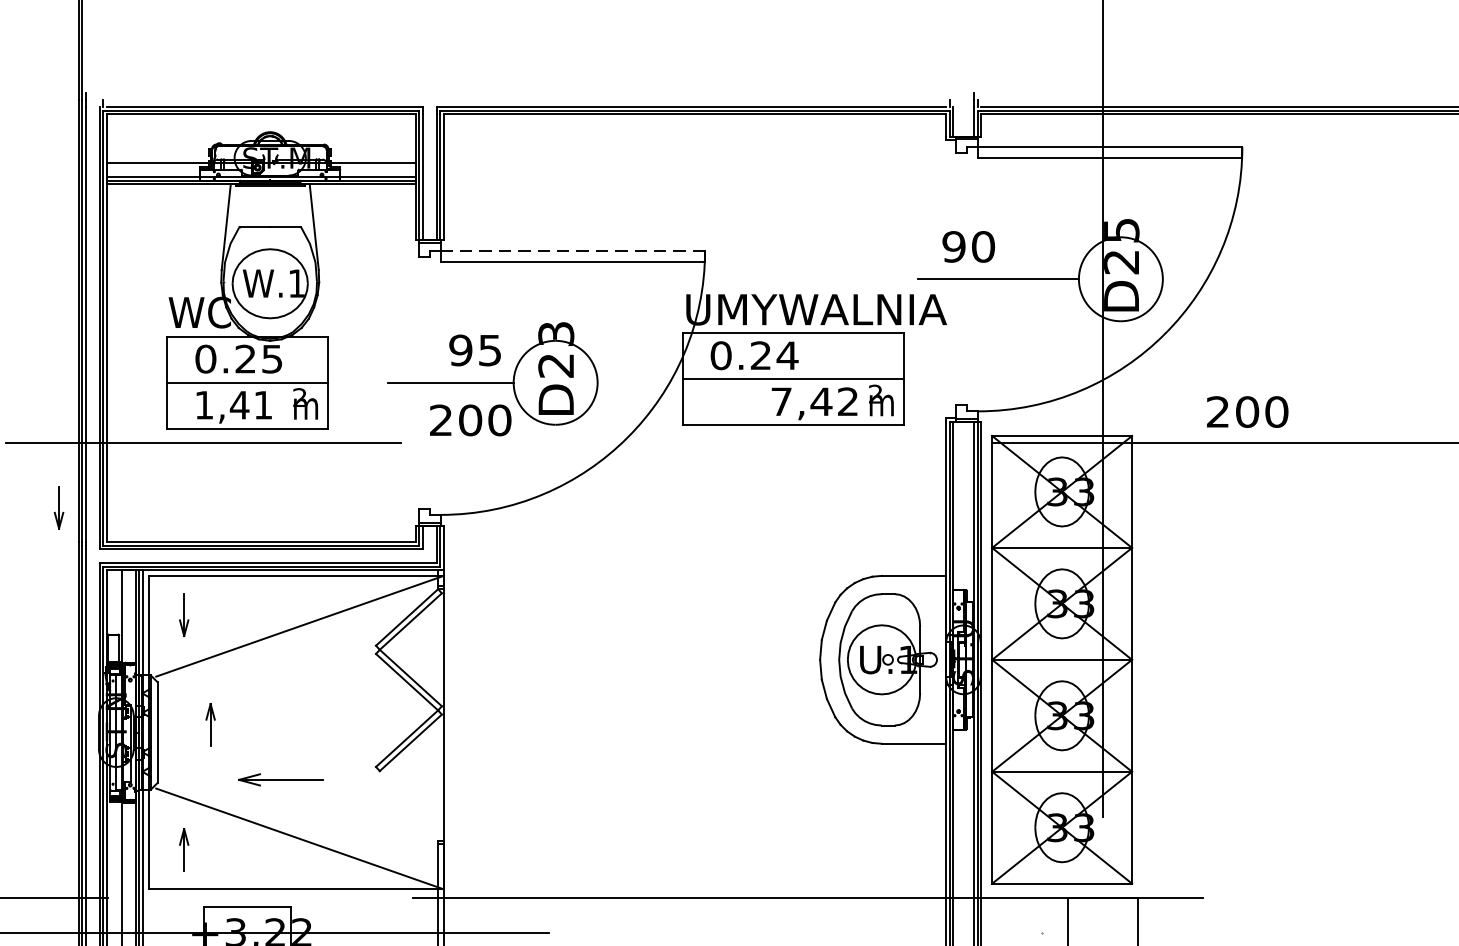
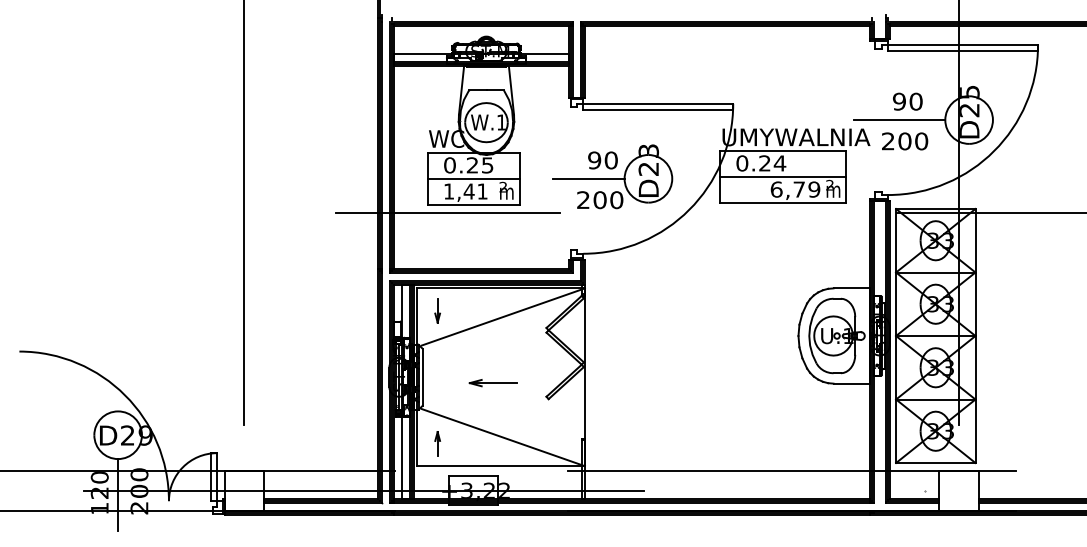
text: (968, 246) -> (907, 101), moved
line: (573, 250) -> (658, 103), dashed -> solid
text: (488, 350) -> (610, 160), 95 -> 90
text: (814, 401) -> (795, 189), 7,42 -> 6,79
text: (1248, 412) -> (905, 141), moved
part: (58, 507) -> (366, 249), removed
part: (210, 724) -> (452, 372), removed
part: (279, 780) -> (492, 383), moved

